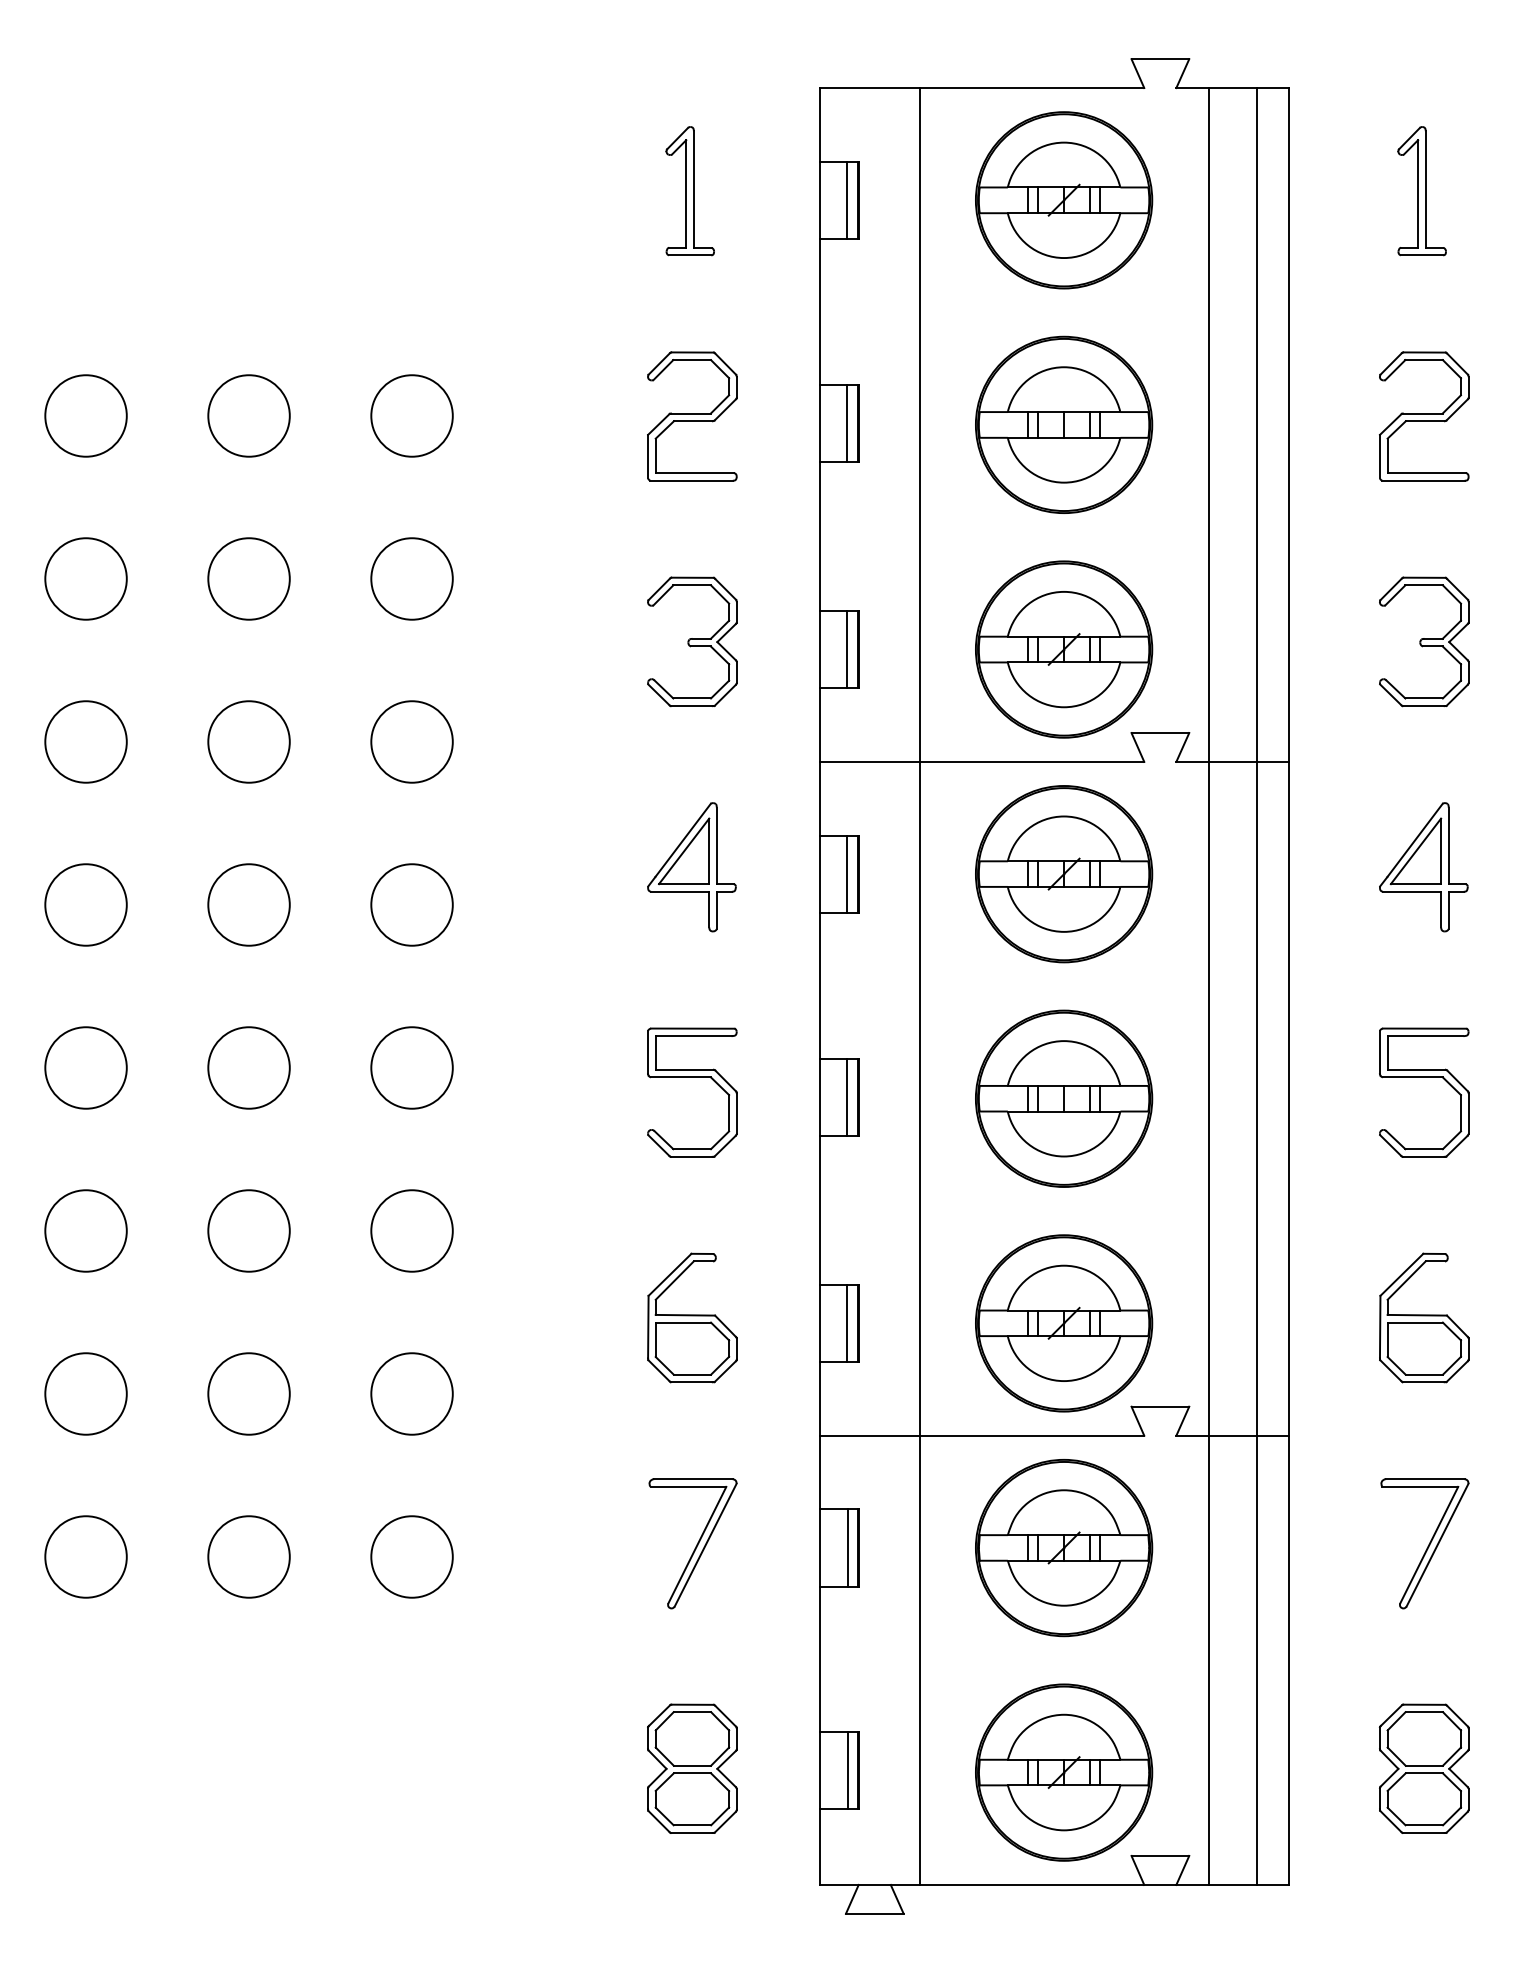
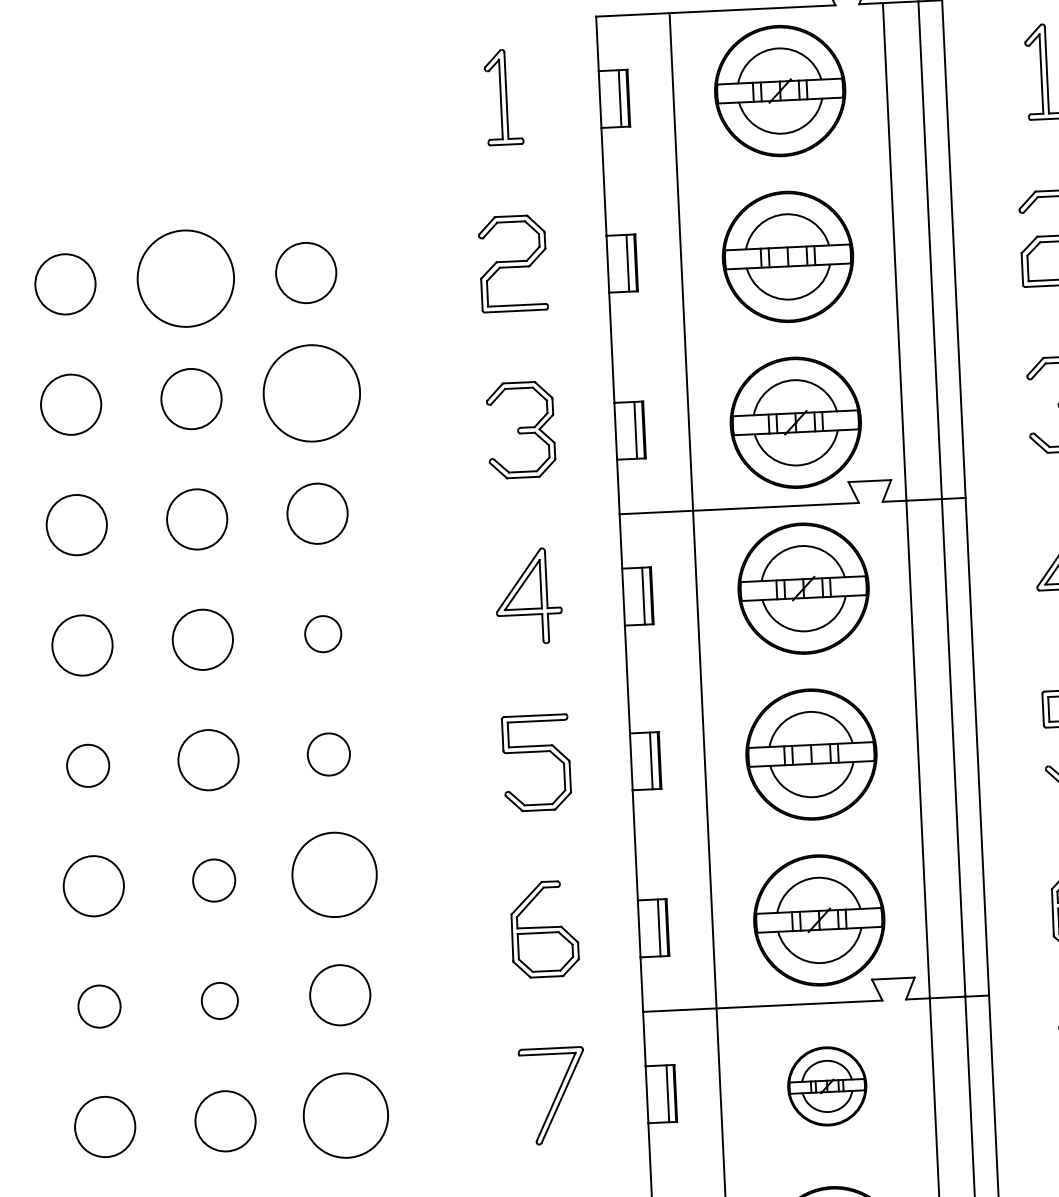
circle: (248, 415) -> (185, 278), size x1.6
circle: (411, 578) -> (311, 393), size x1.6
circle: (411, 904) -> (322, 633), size x0.6
circle: (85, 1067) -> (87, 765), size x0.7
circle: (411, 1067) -> (328, 754), size x0.7
circle: (248, 1230) -> (213, 880), size x0.7
circle: (411, 1230) -> (334, 874), size x1.4
circle: (85, 1393) -> (99, 1006), size x0.7
circle: (248, 1393) -> (219, 1000), size x0.6
part: (1064, 1548) -> (827, 1086), size x0.6
circle: (411, 1556) -> (345, 1115), size x1.4

